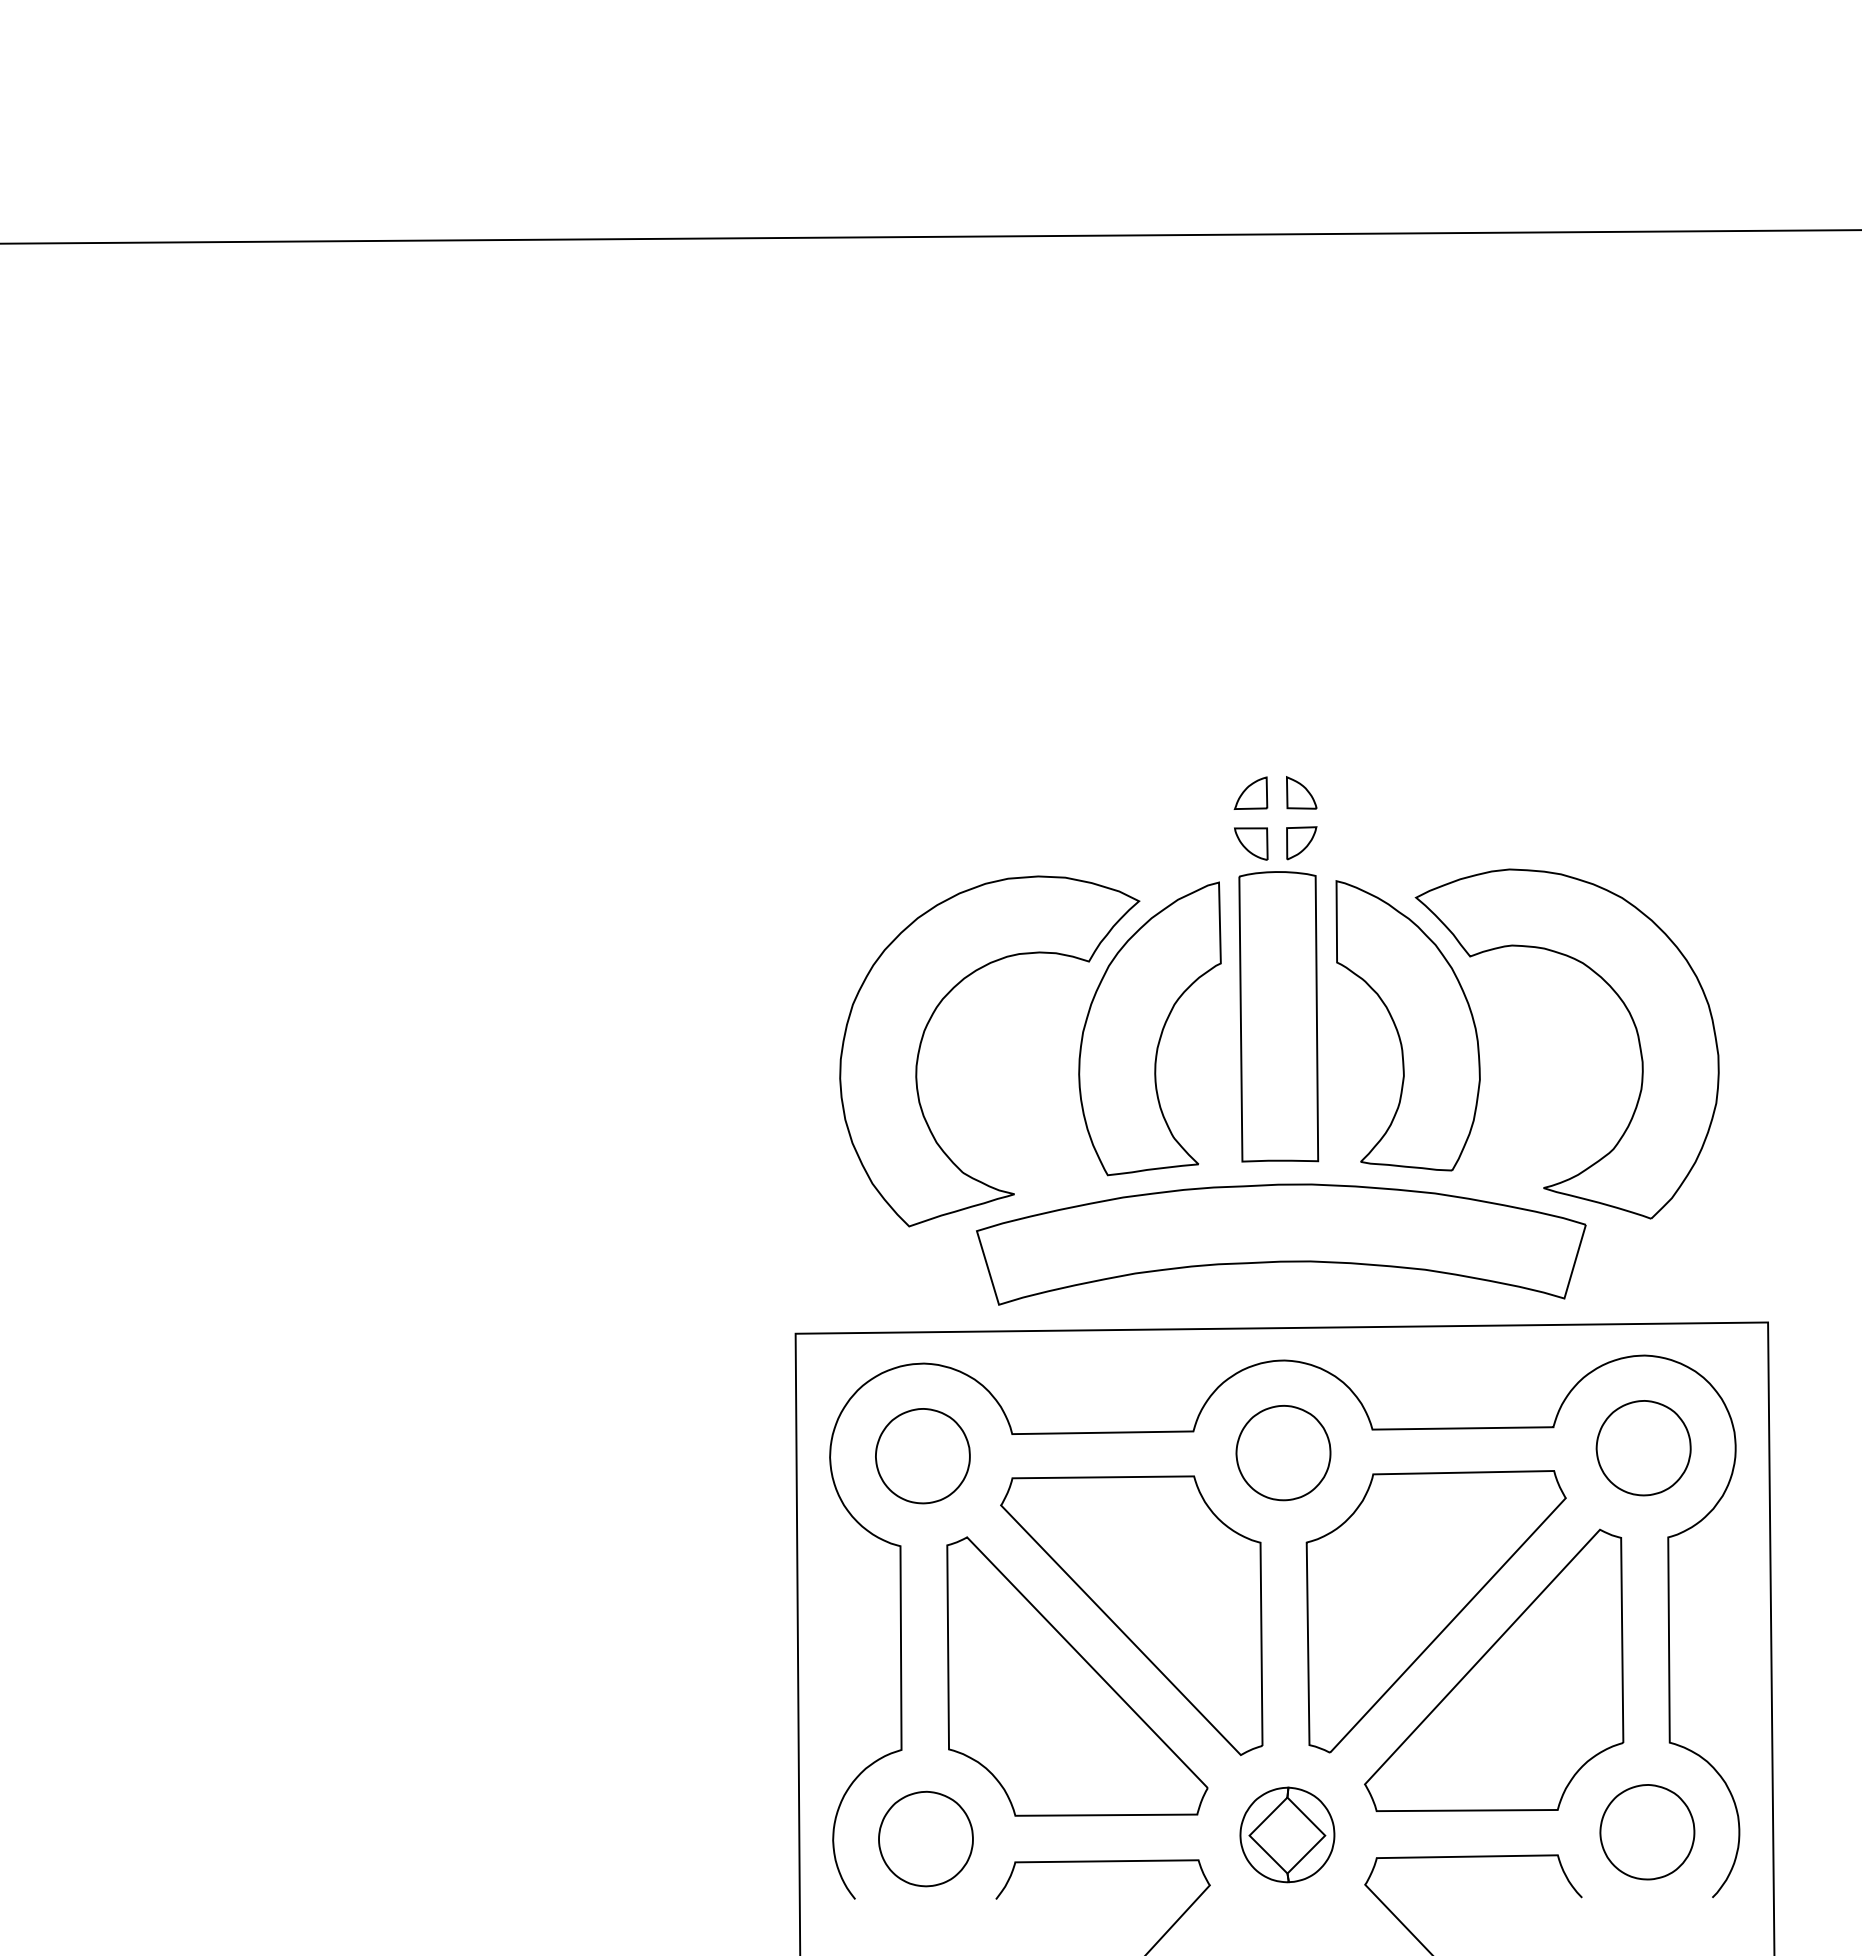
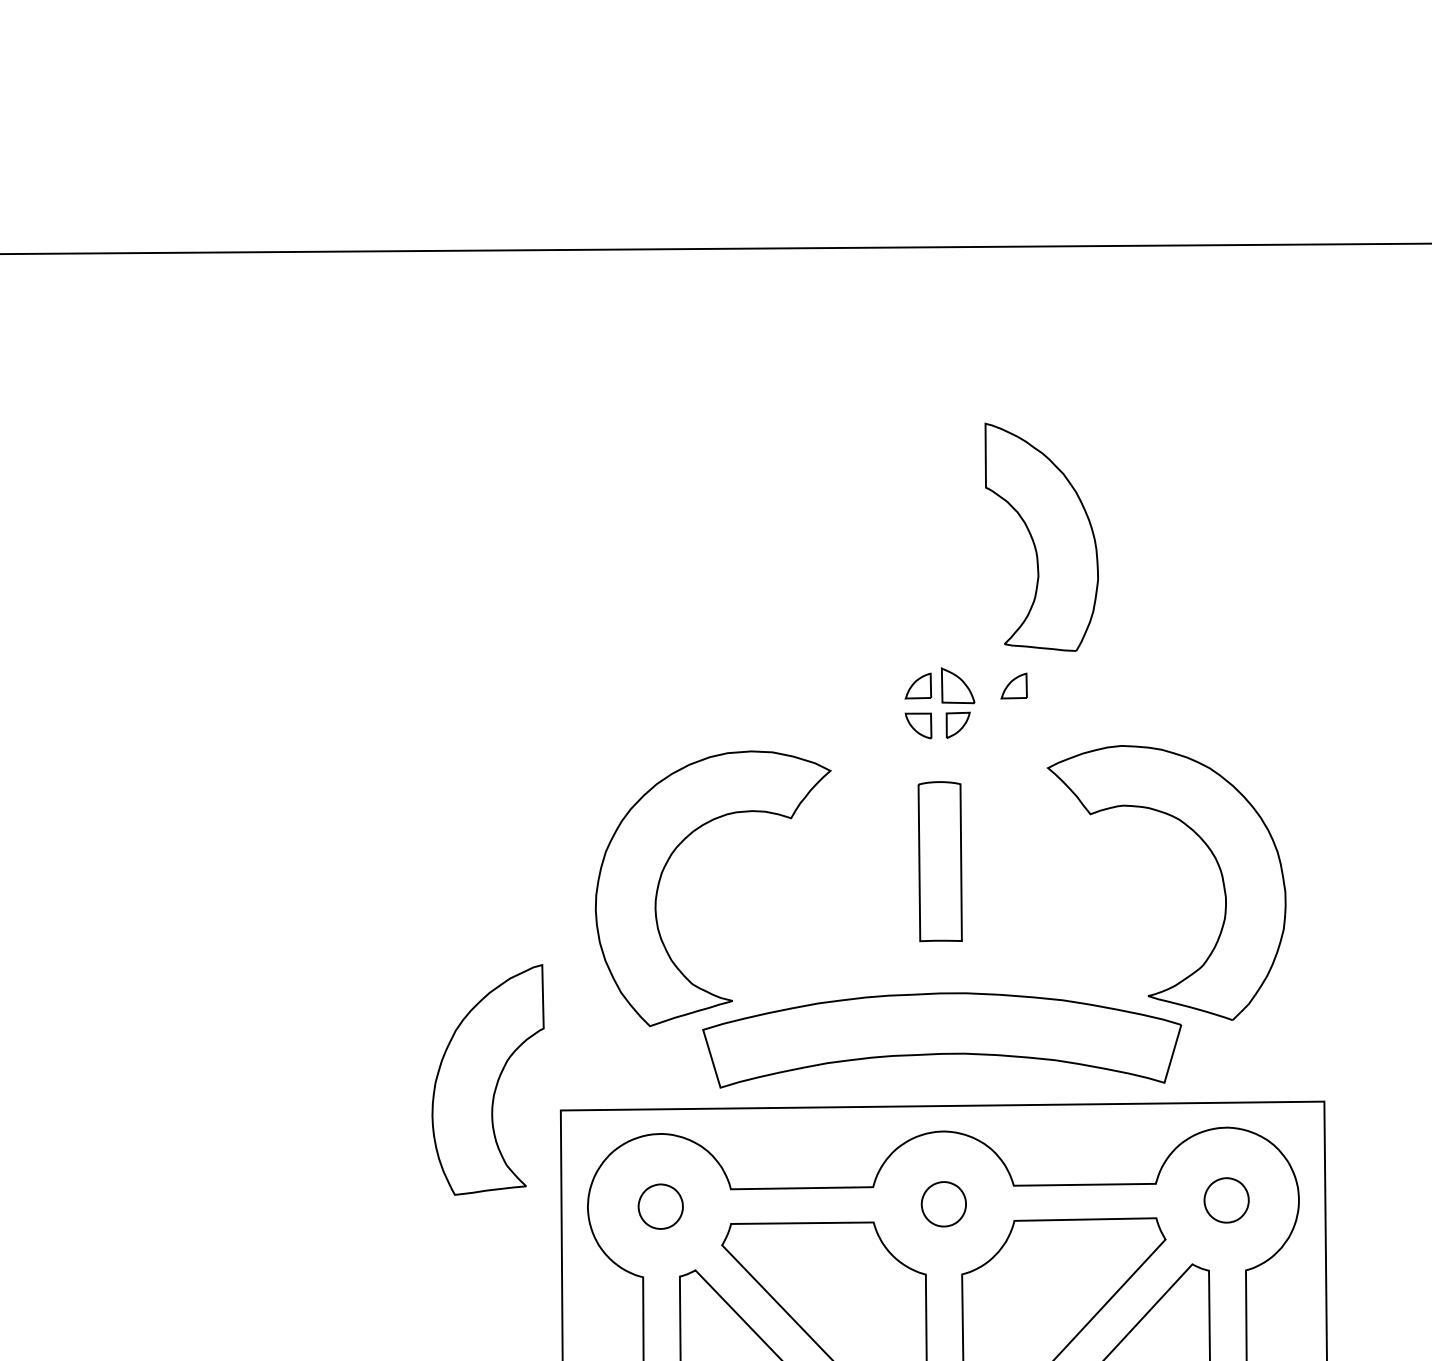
part: (1301, 792) -> (958, 685), size x1.4
part: (1372, 792) -> (1013, 685), added
part: (1278, 1016) -> (939, 861), size x0.7
part: (1407, 1025) -> (1041, 537), moved
part: (1149, 1028) -> (487, 1079), moved
part: (1643, 1448) -> (1226, 1200), size x0.6
part: (1283, 1453) -> (943, 1204), size x0.6
part: (922, 1456) -> (660, 1206), size x0.6

